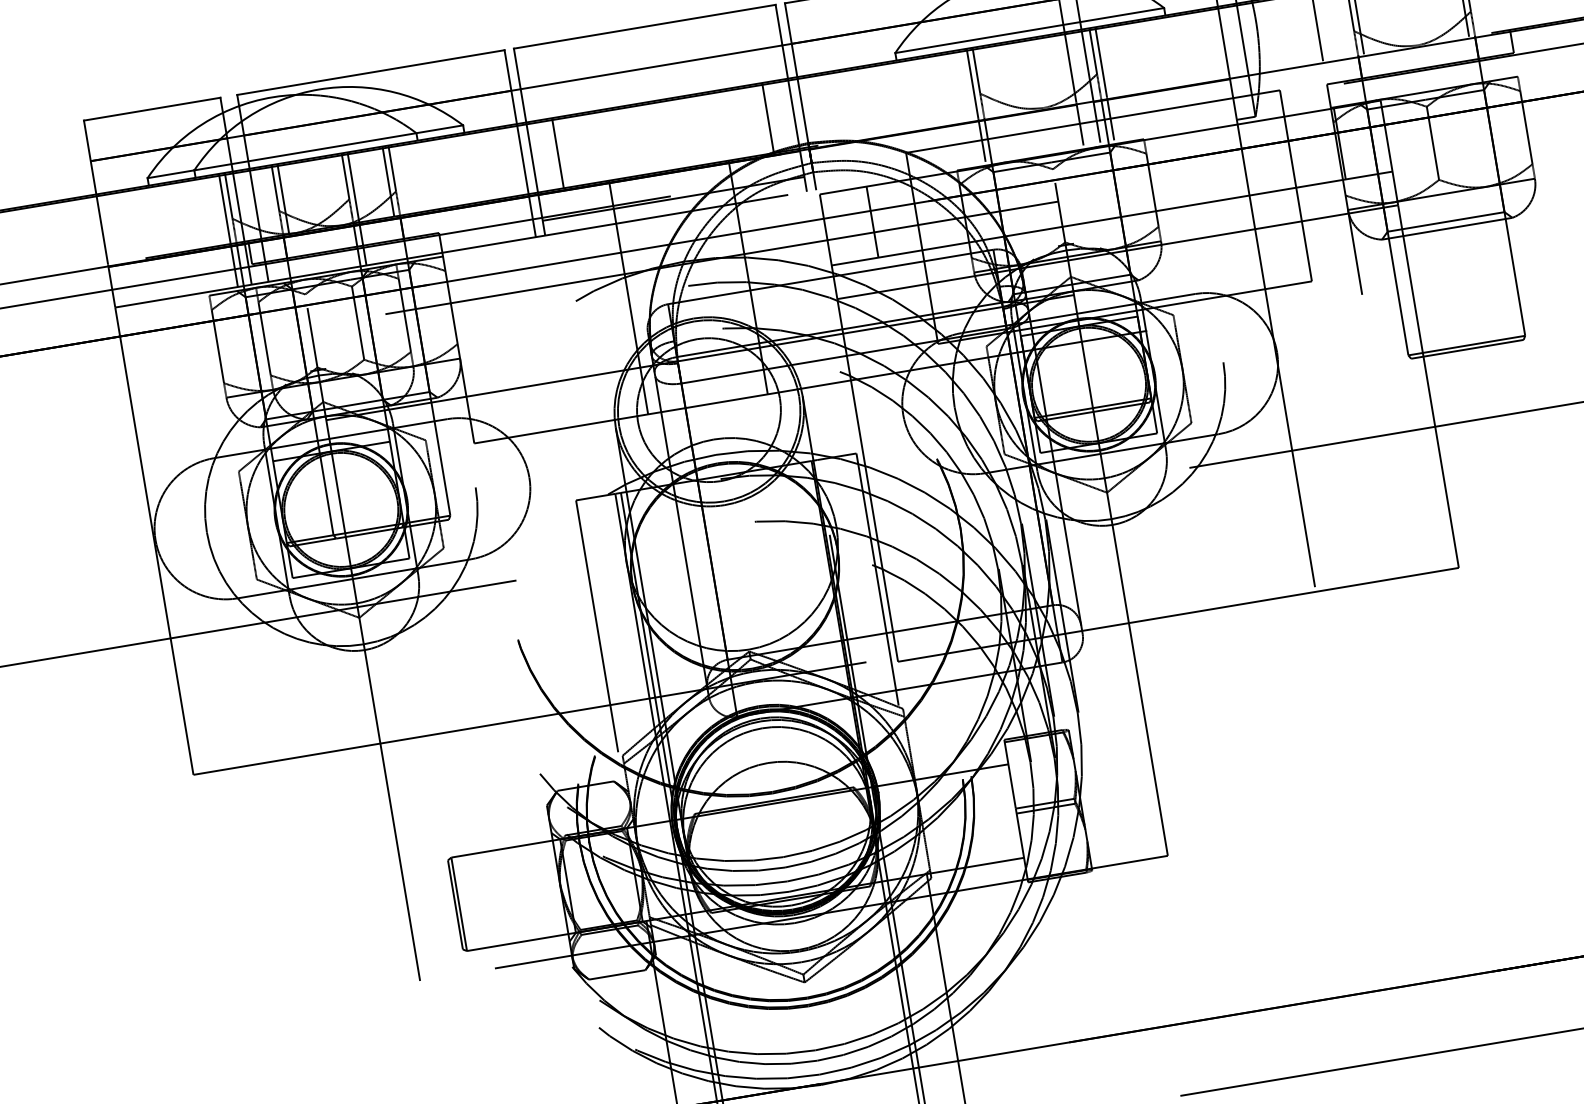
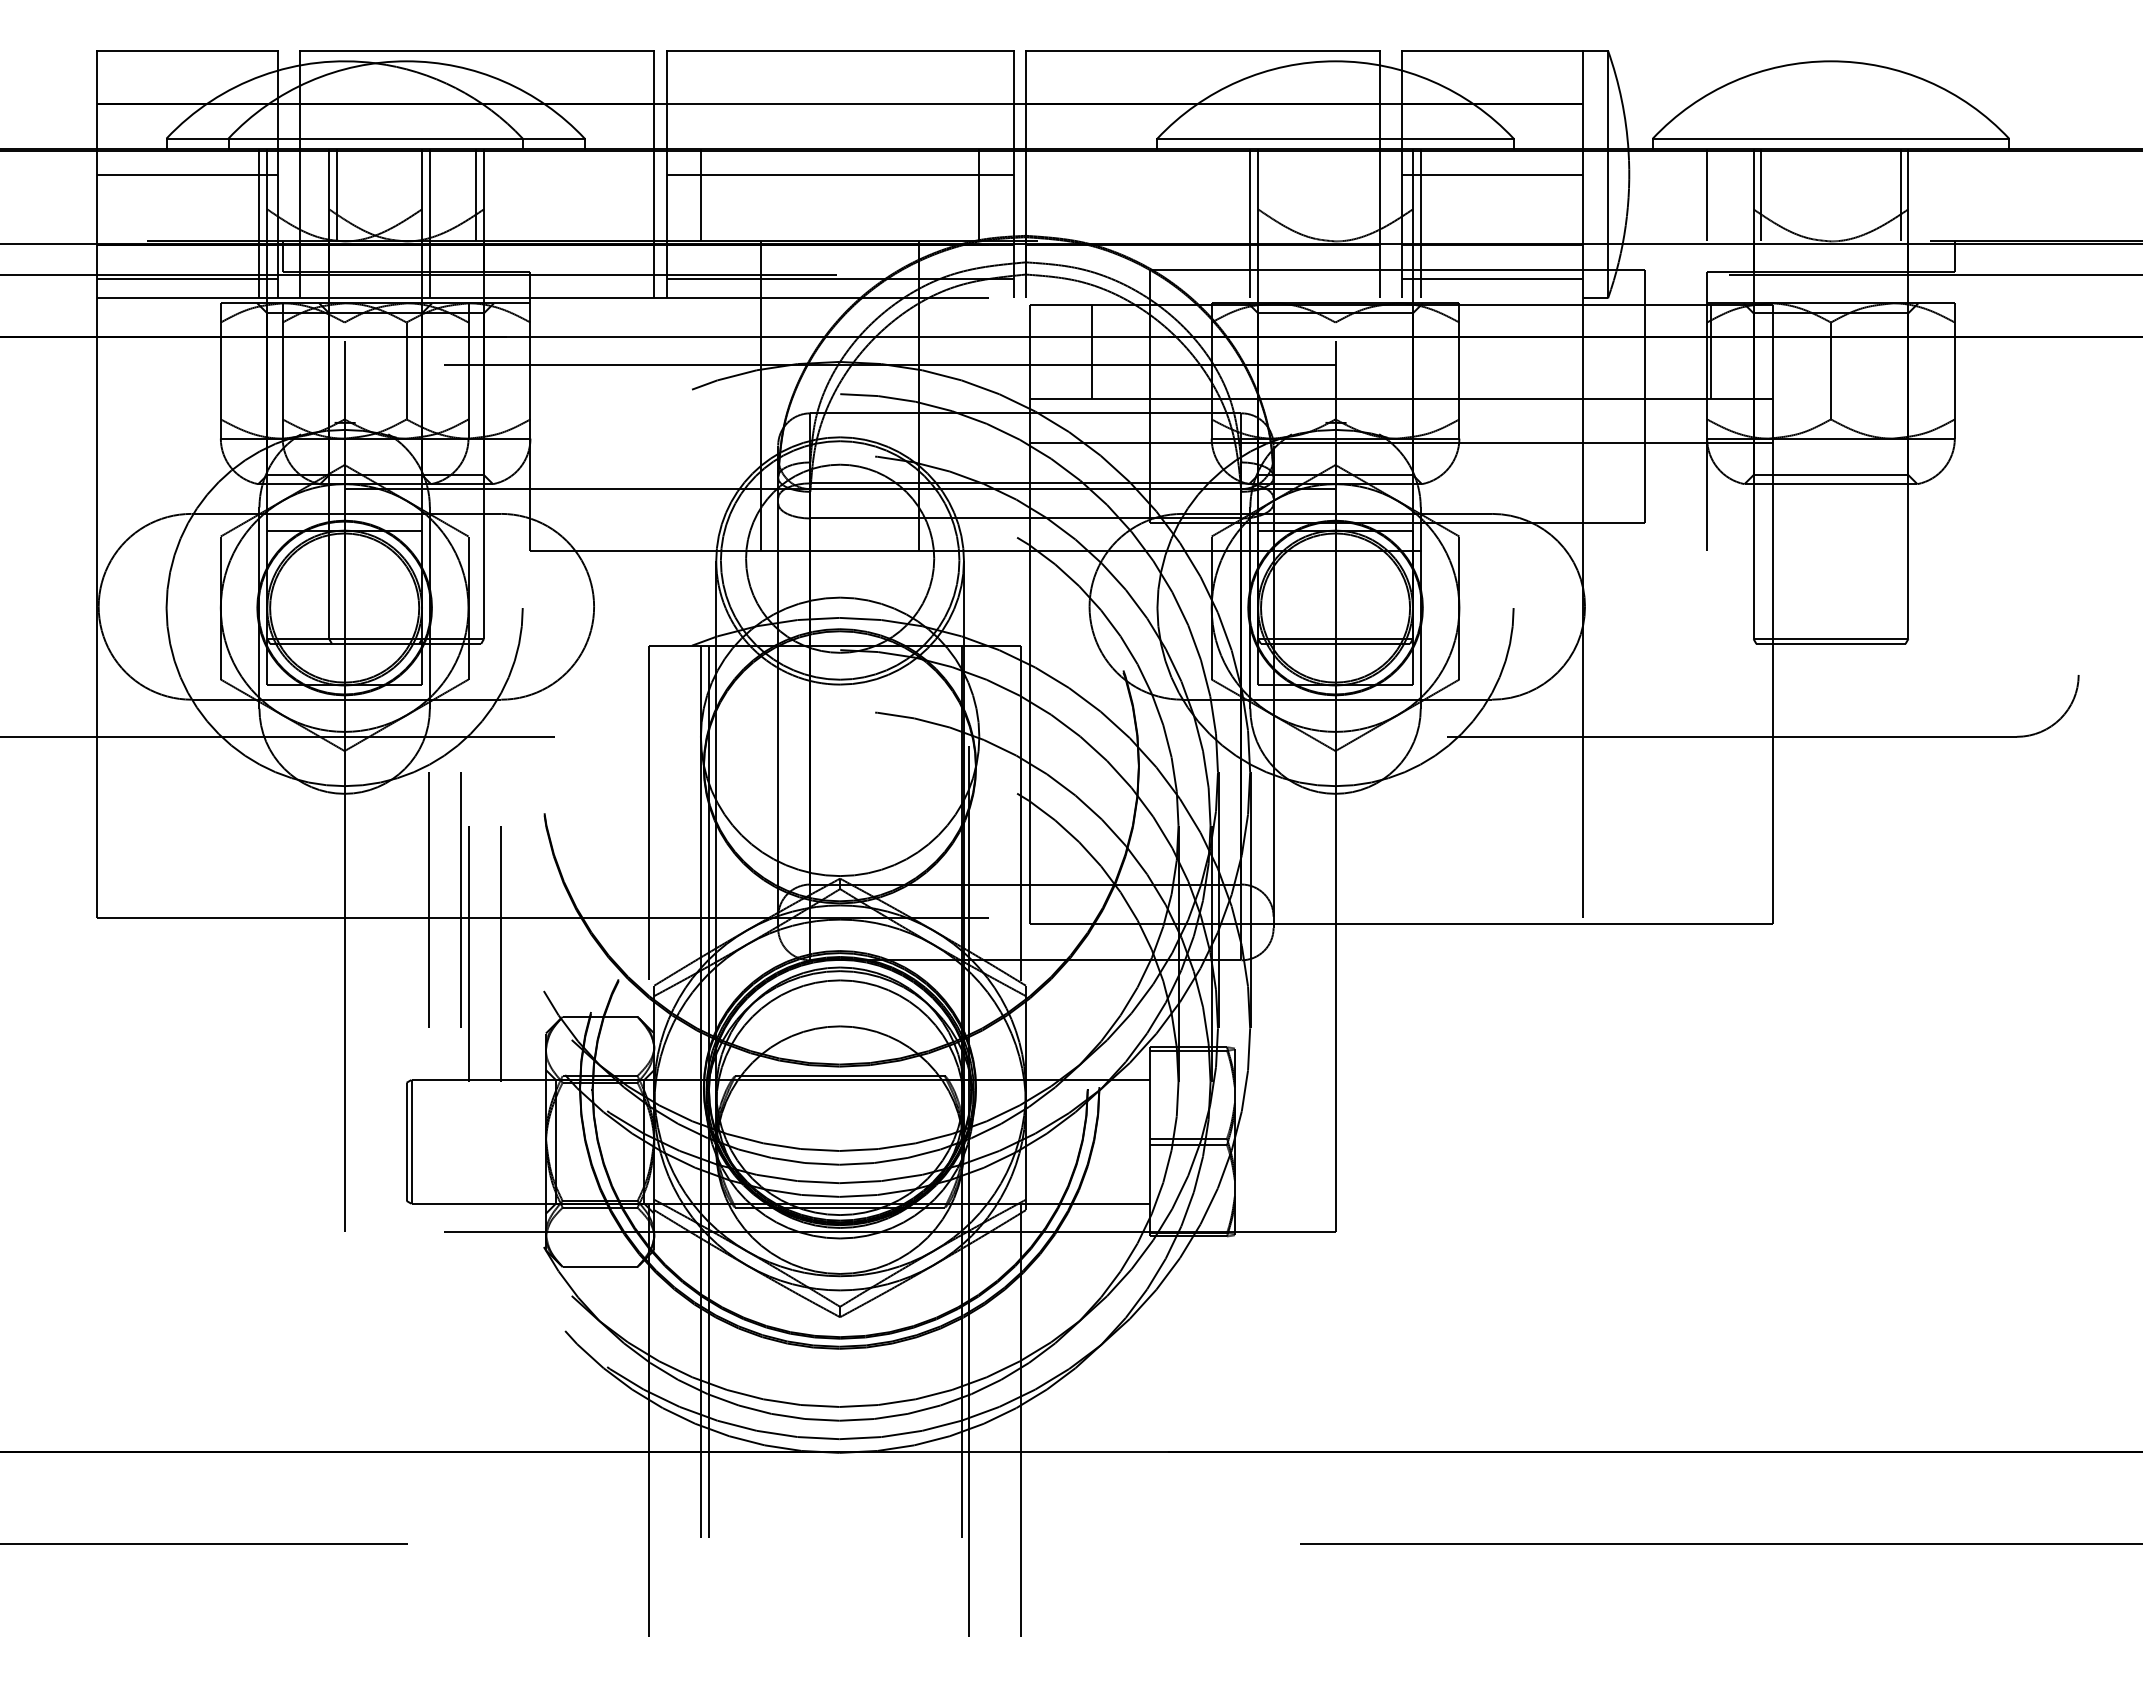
line: (1152, 37) -> (1492, 174), added
line: (1165, 116) -> (1492, 278), added
line: (659, 120) -> (839, 174), added
line: (167, 202) -> (186, 174), added
line: (180, 281) -> (186, 278), added
line: (466, 715) -> (461, 900), added
line: (441, 720) -> (428, 900), added
line: (502, 750) -> (500, 953), added
line: (478, 754) -> (468, 953), added

